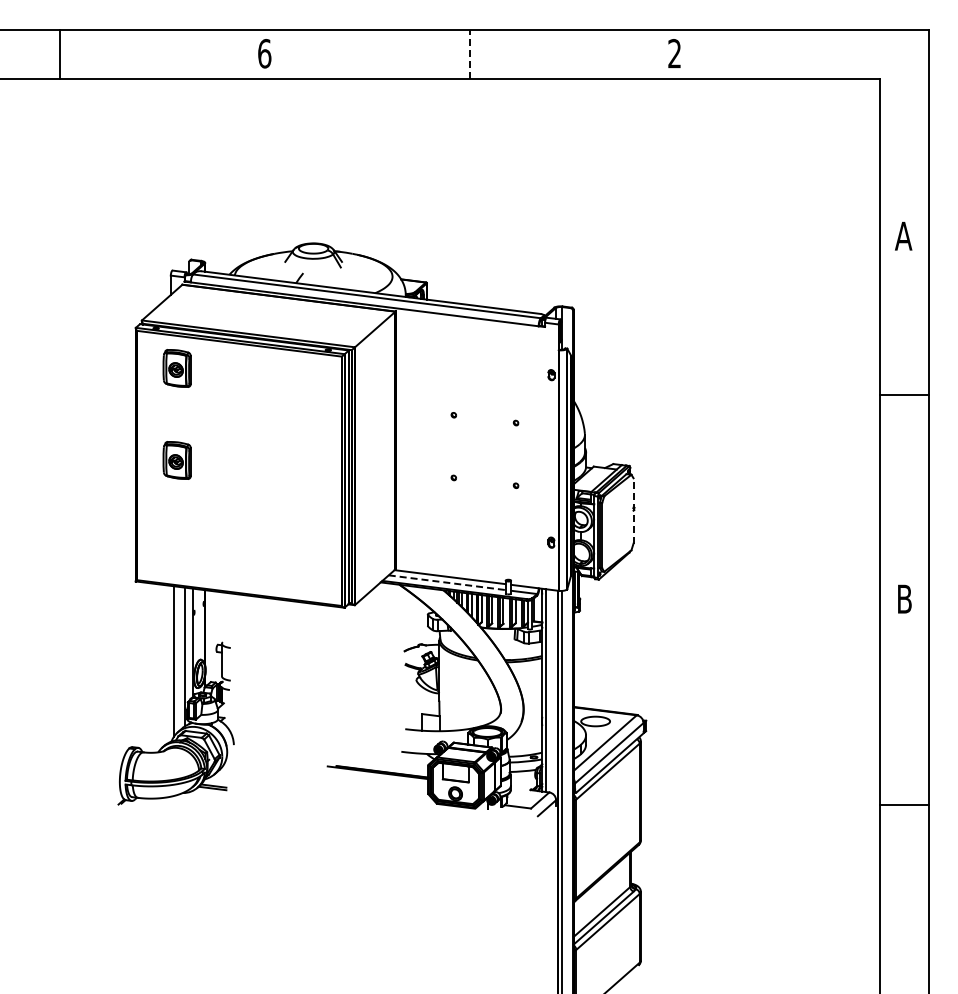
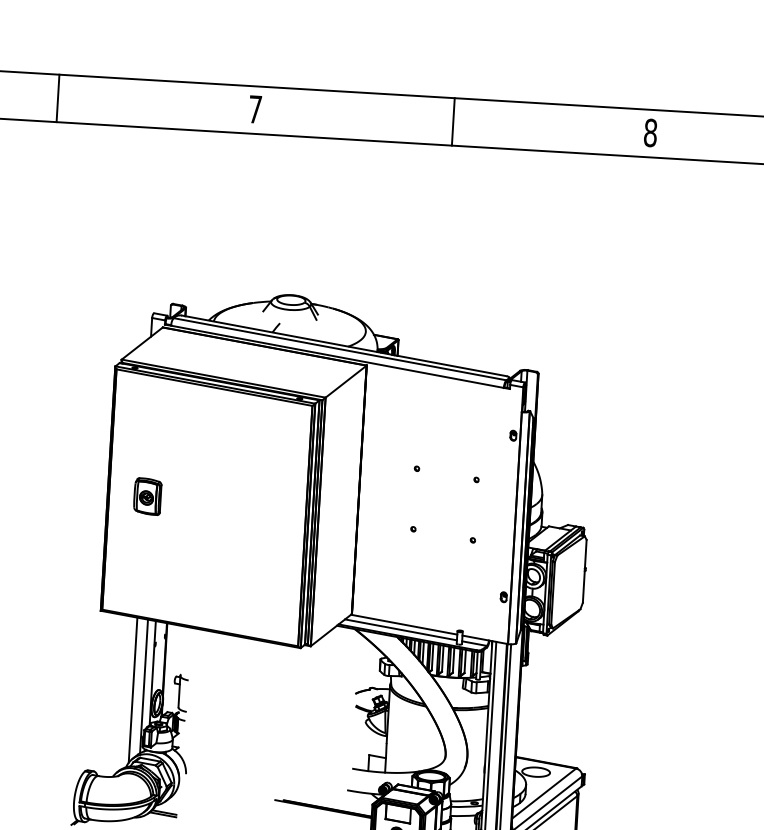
text: (264, 53) -> (255, 109), 6 -> 7
text: (674, 53) -> (650, 132), 2 -> 8
line: (470, 54) -> (453, 122), dashed -> solid
part: (176, 368) -> (152, 407), removed
line: (633, 510) -> (584, 570), dashed -> solid
line: (447, 582) -> (401, 629), dashed -> solid

